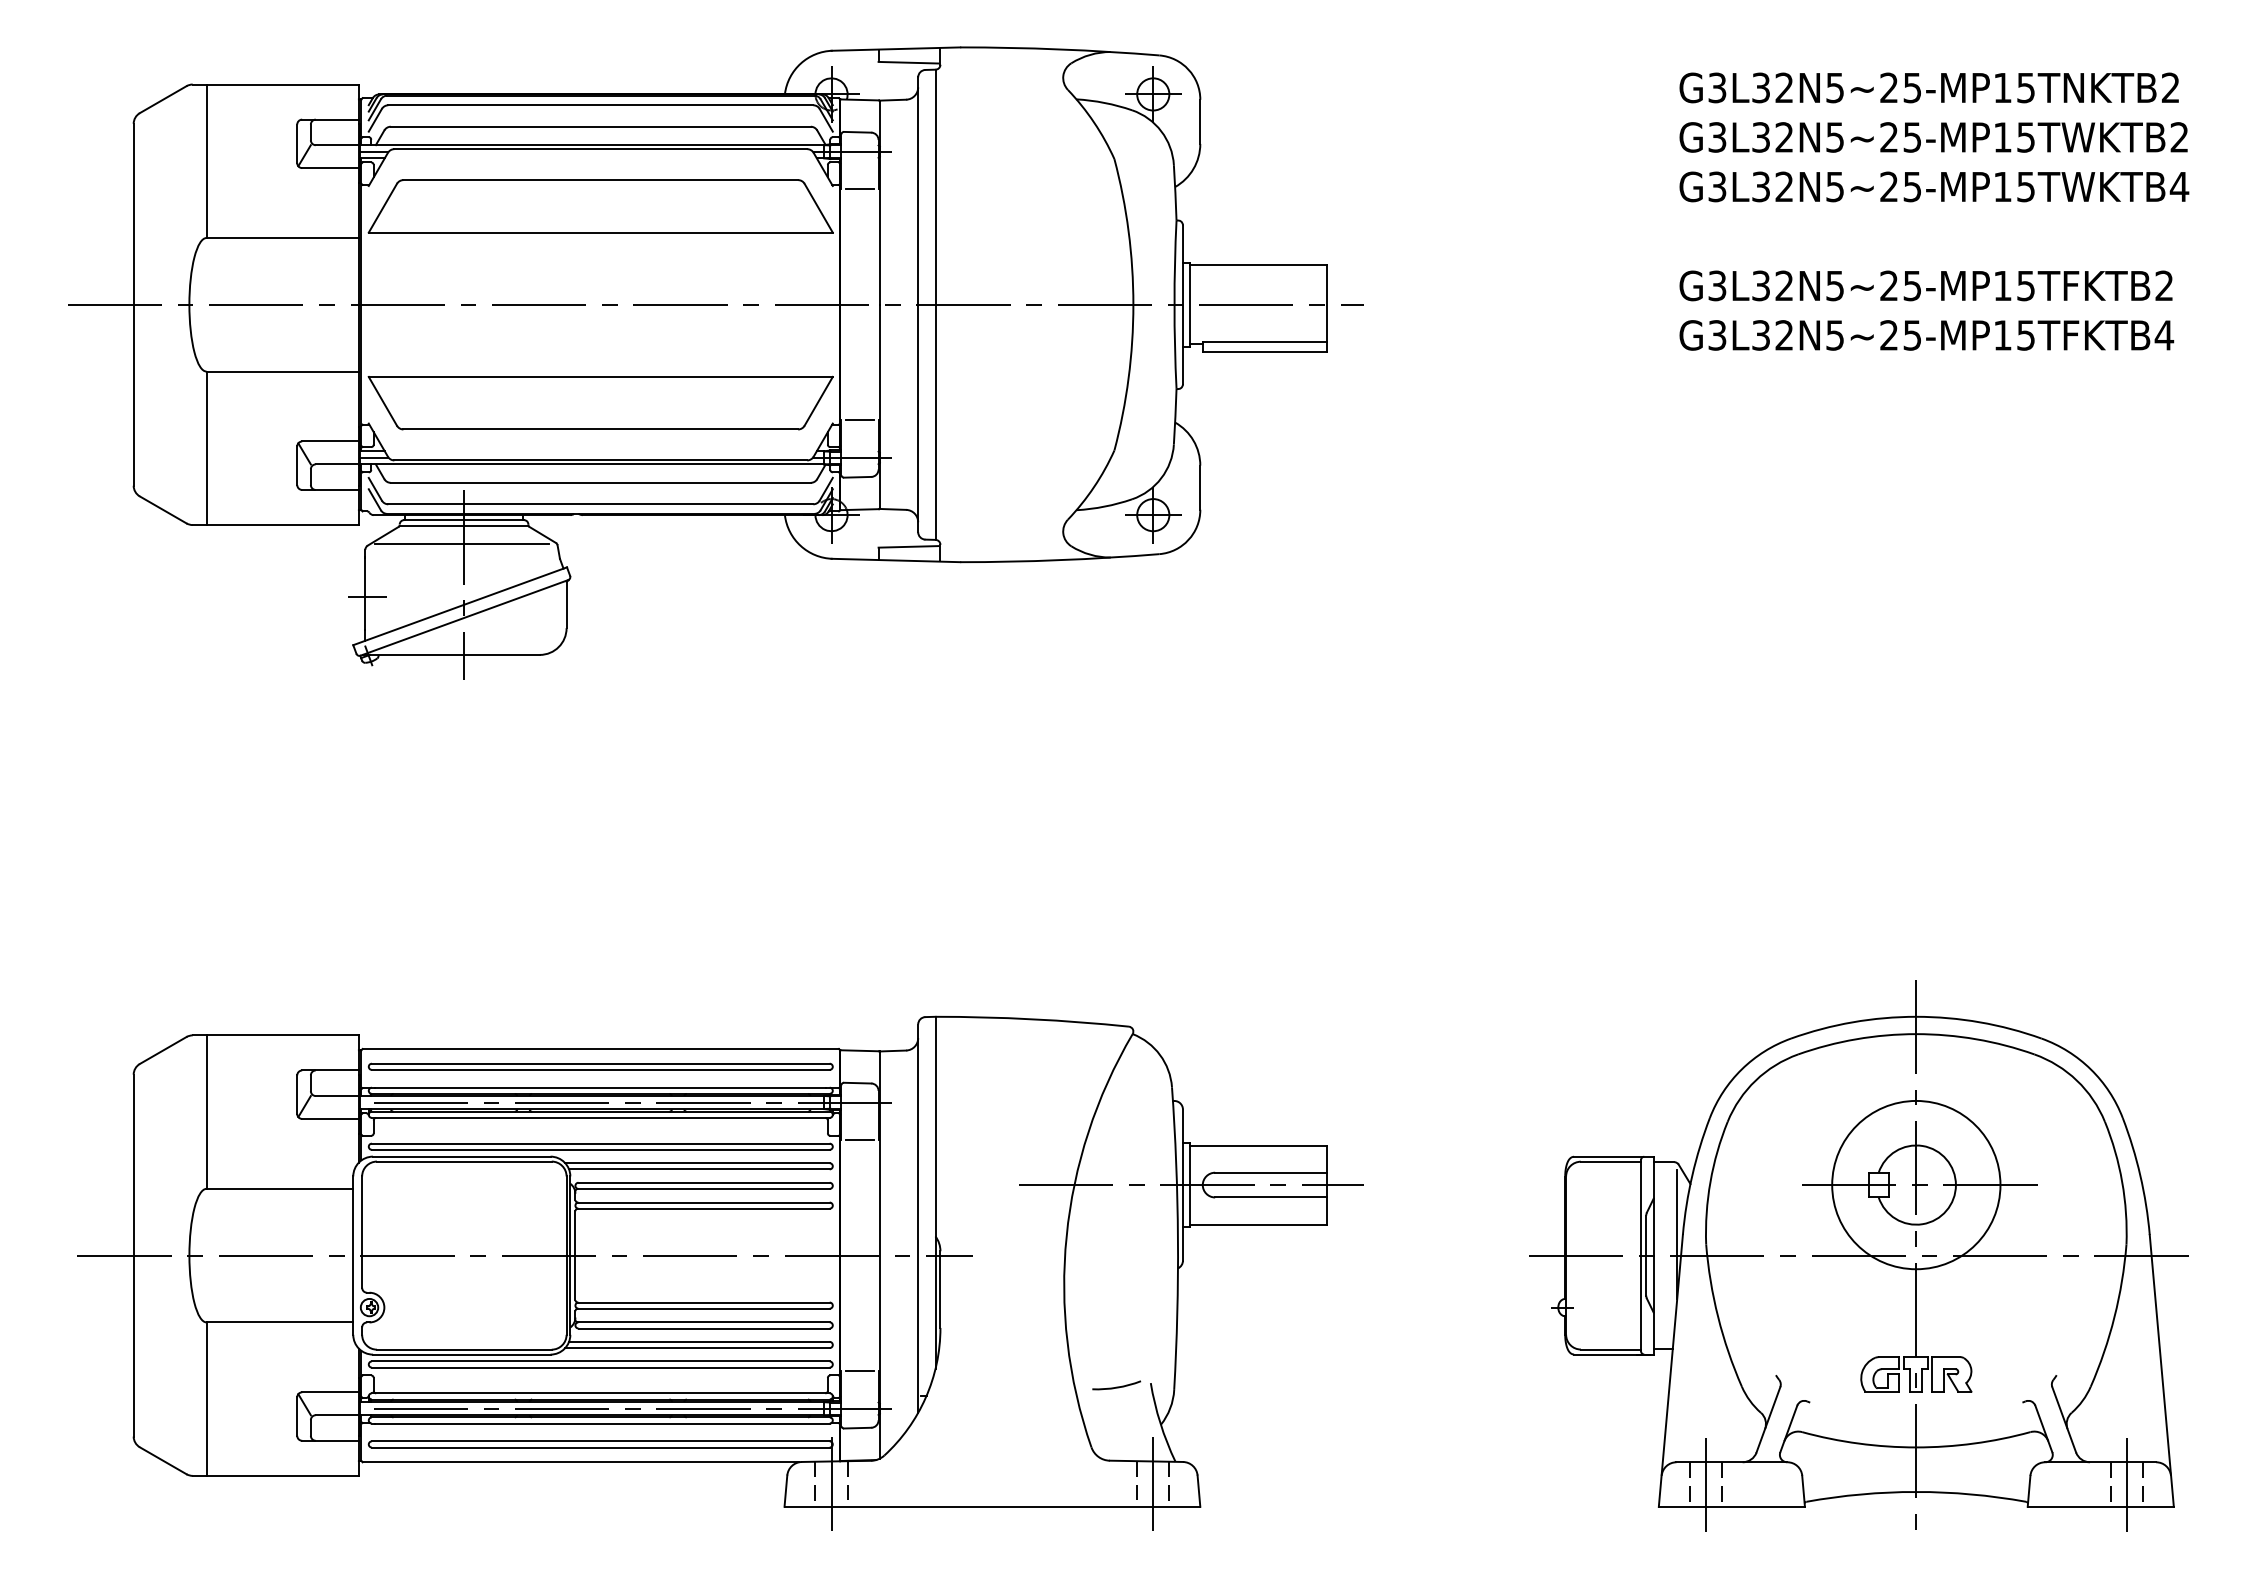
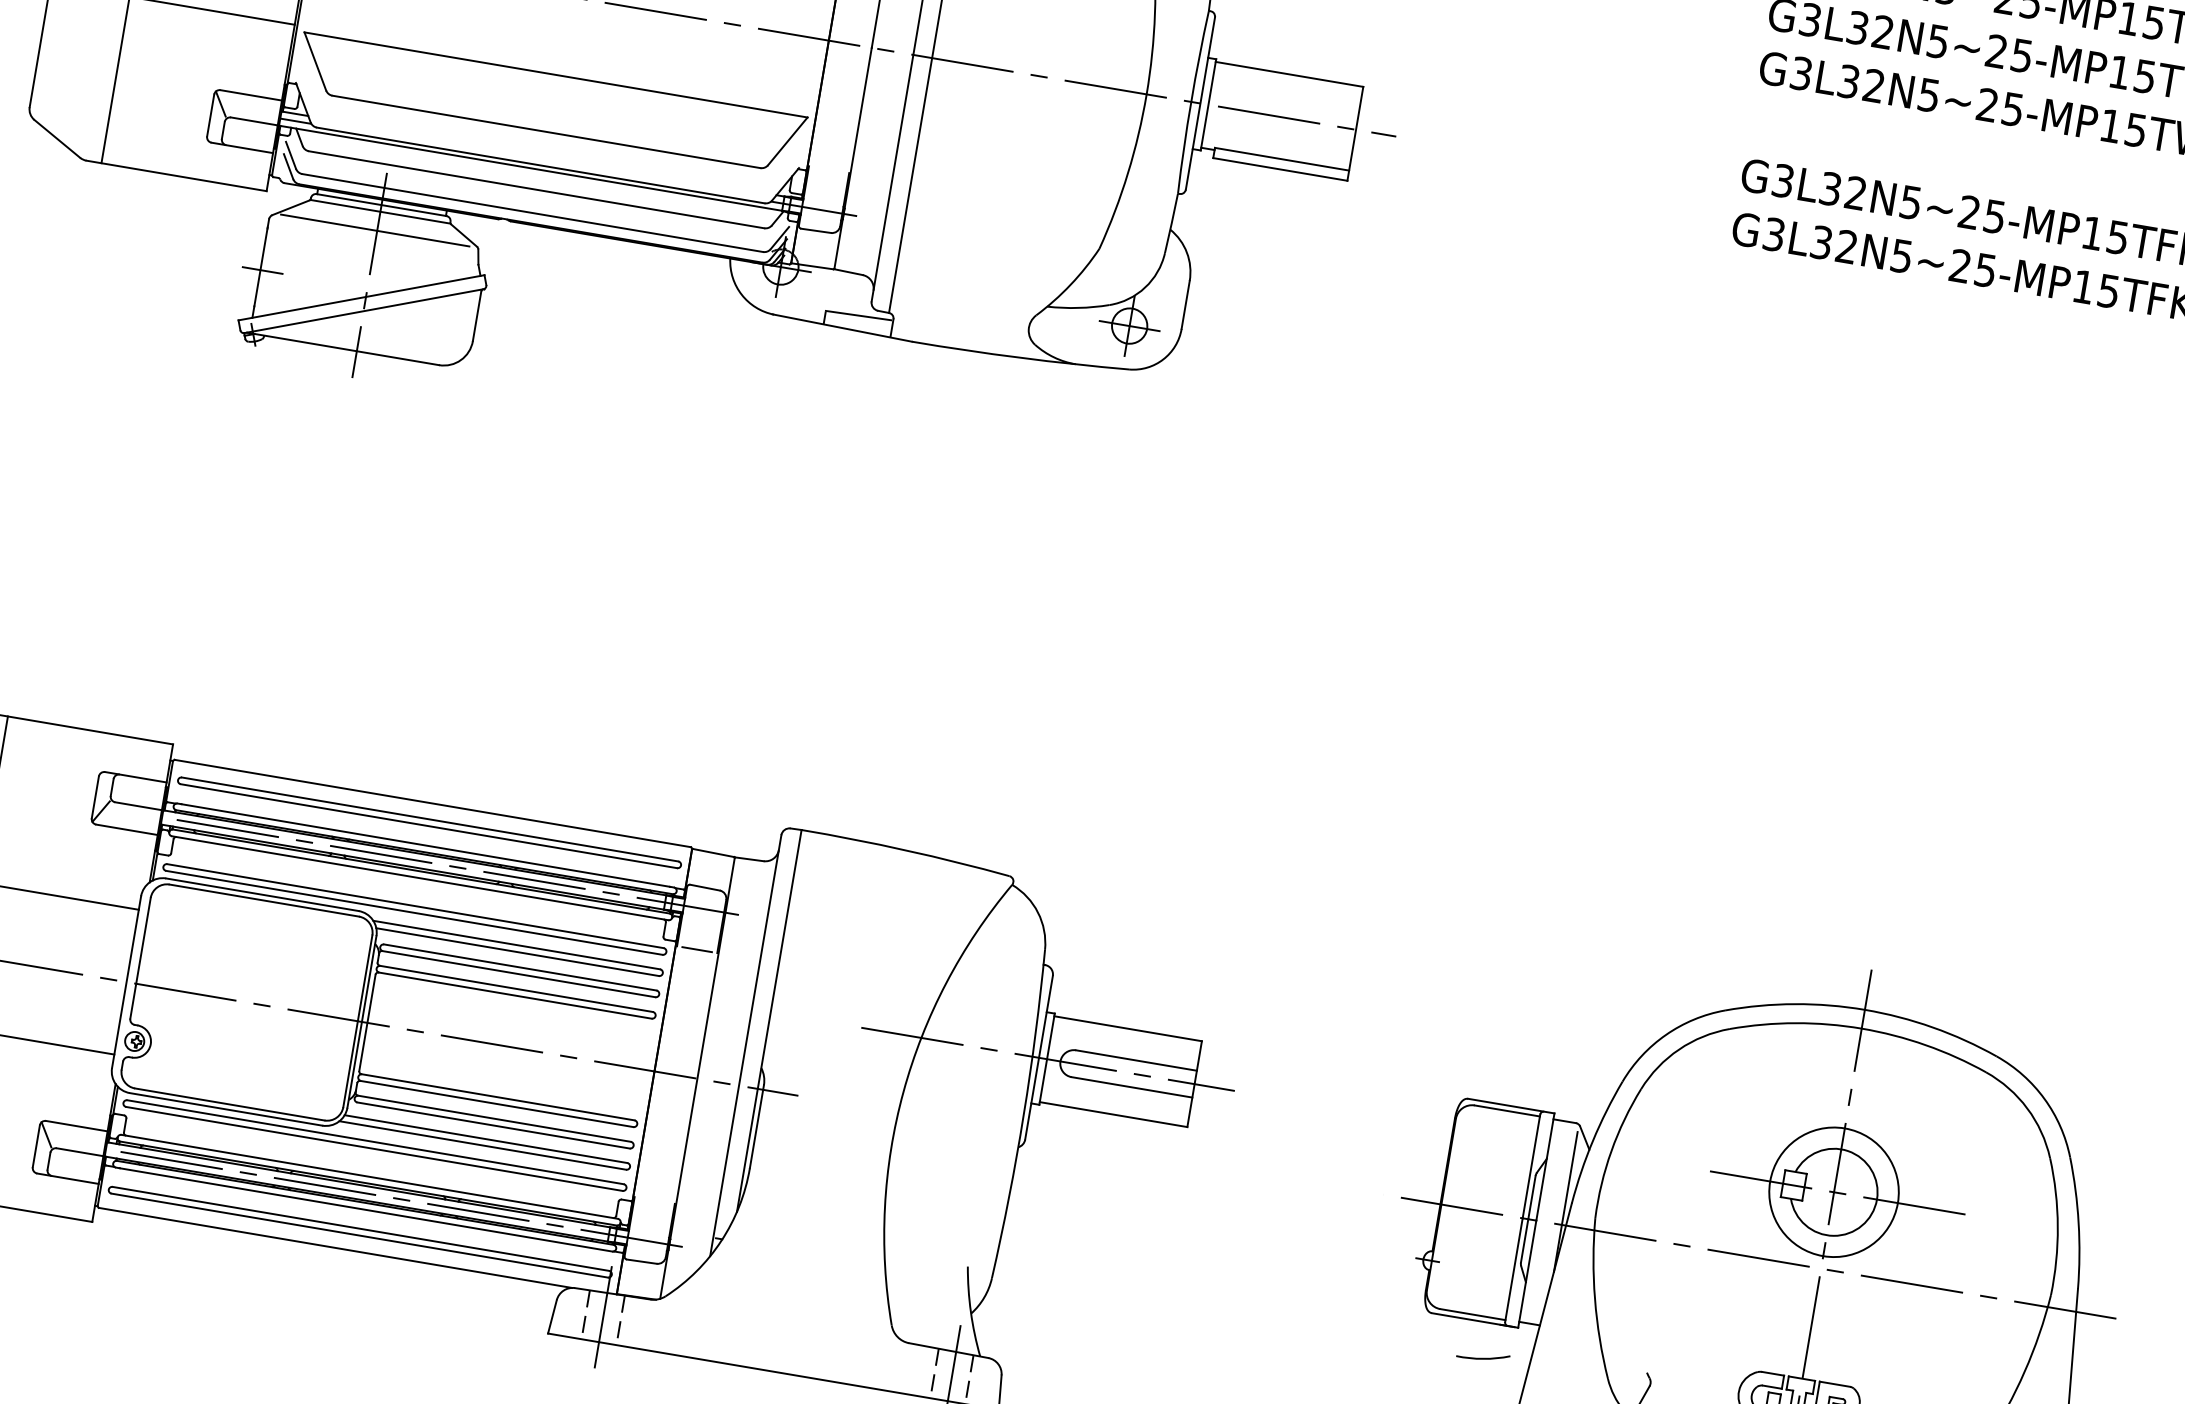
line: (859, 420) -> (828, 169), removed
circle: (1916, 1184) -> (1834, 1191), size x0.7
line: (859, 1371) -> (654, 1200), removed
arc: (1116, 1386) -> (1482, 1357), moved

